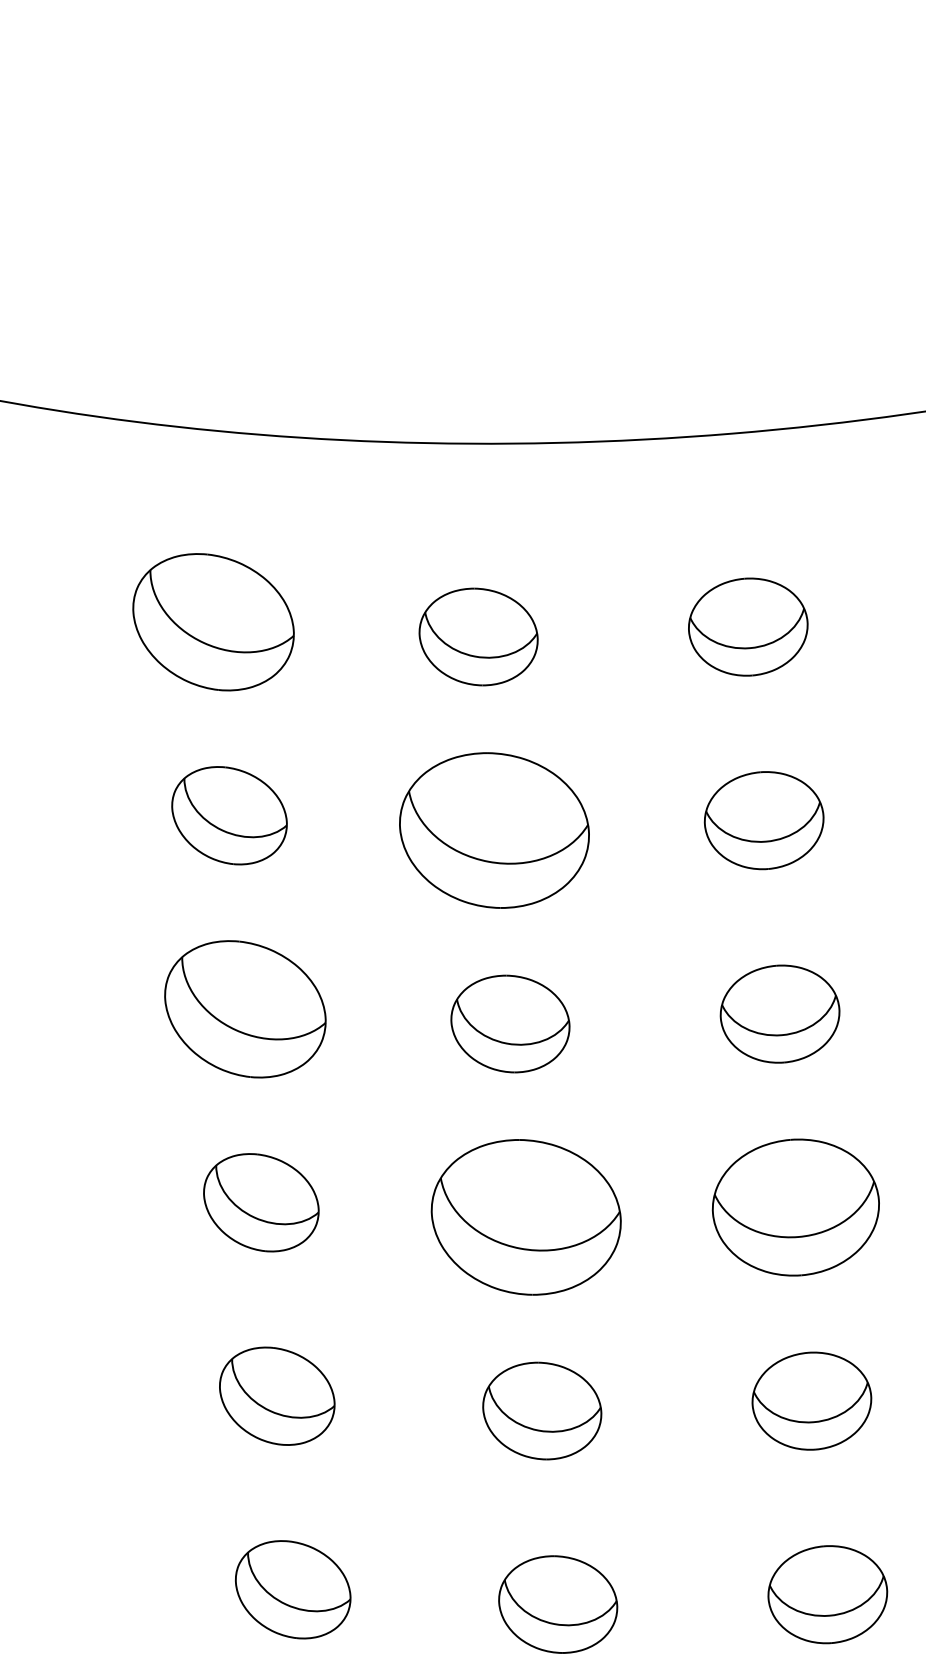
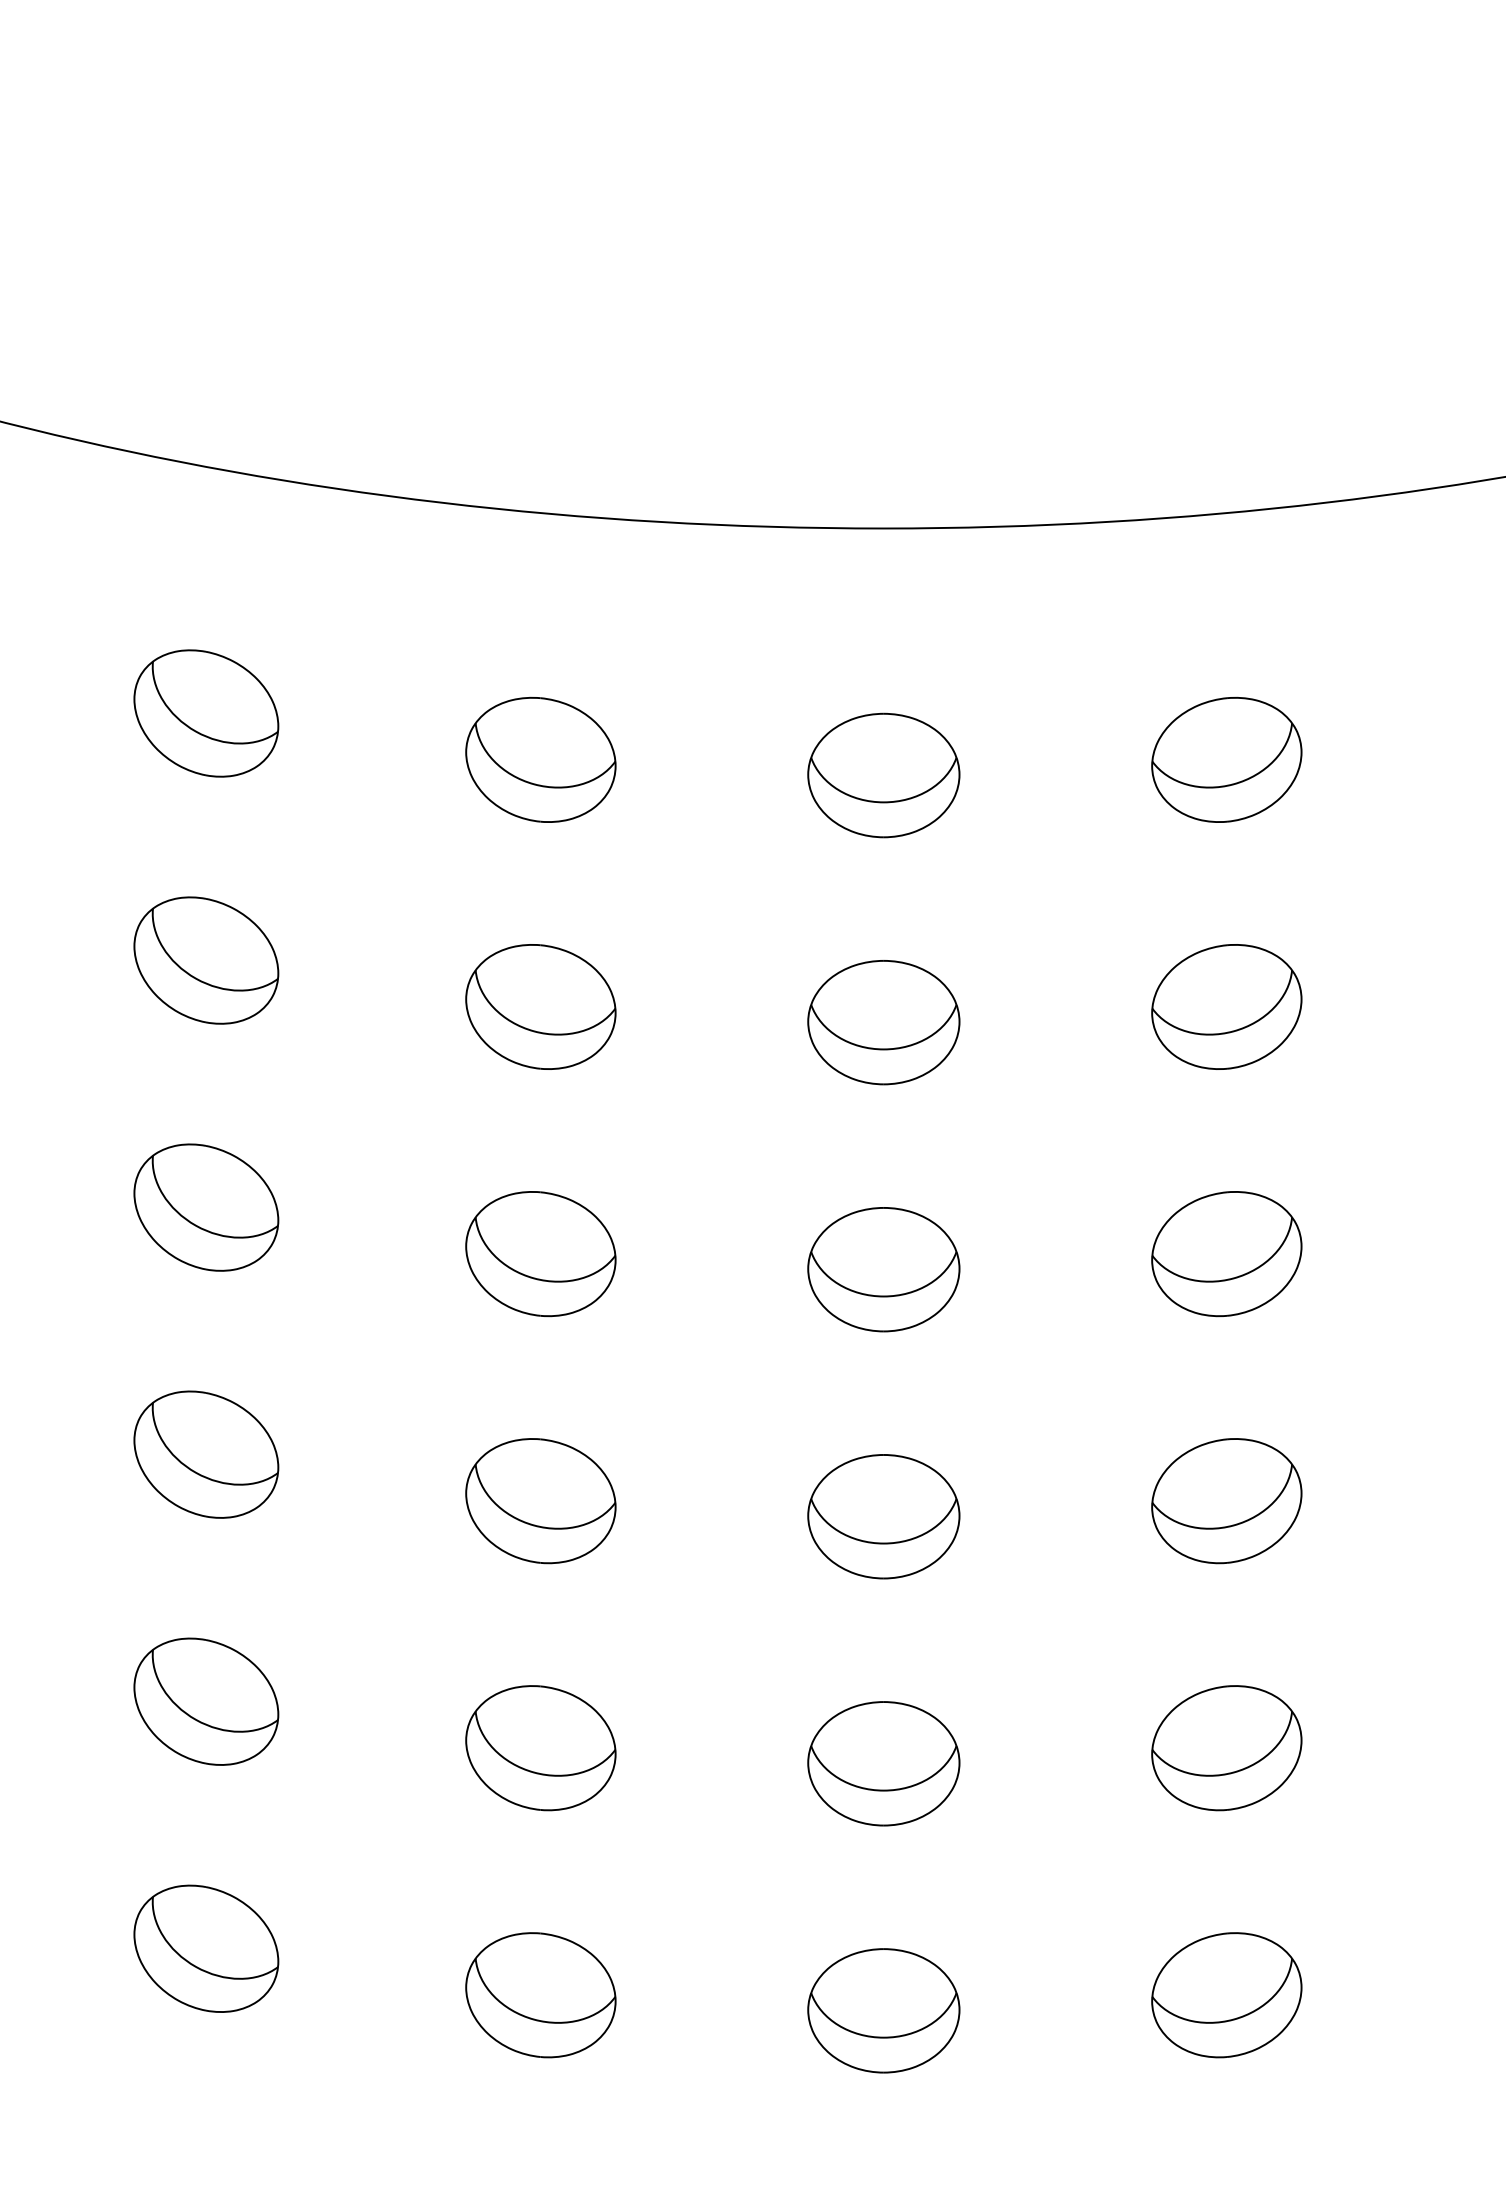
part: (213, 622) -> (206, 713), size x0.71
part: (494, 830) -> (540, 1006), size x0.62
part: (245, 1009) -> (206, 1207), size x0.71
part: (795, 1207) -> (883, 1516), size x0.71
part: (526, 1217) -> (540, 1501), size x0.62

